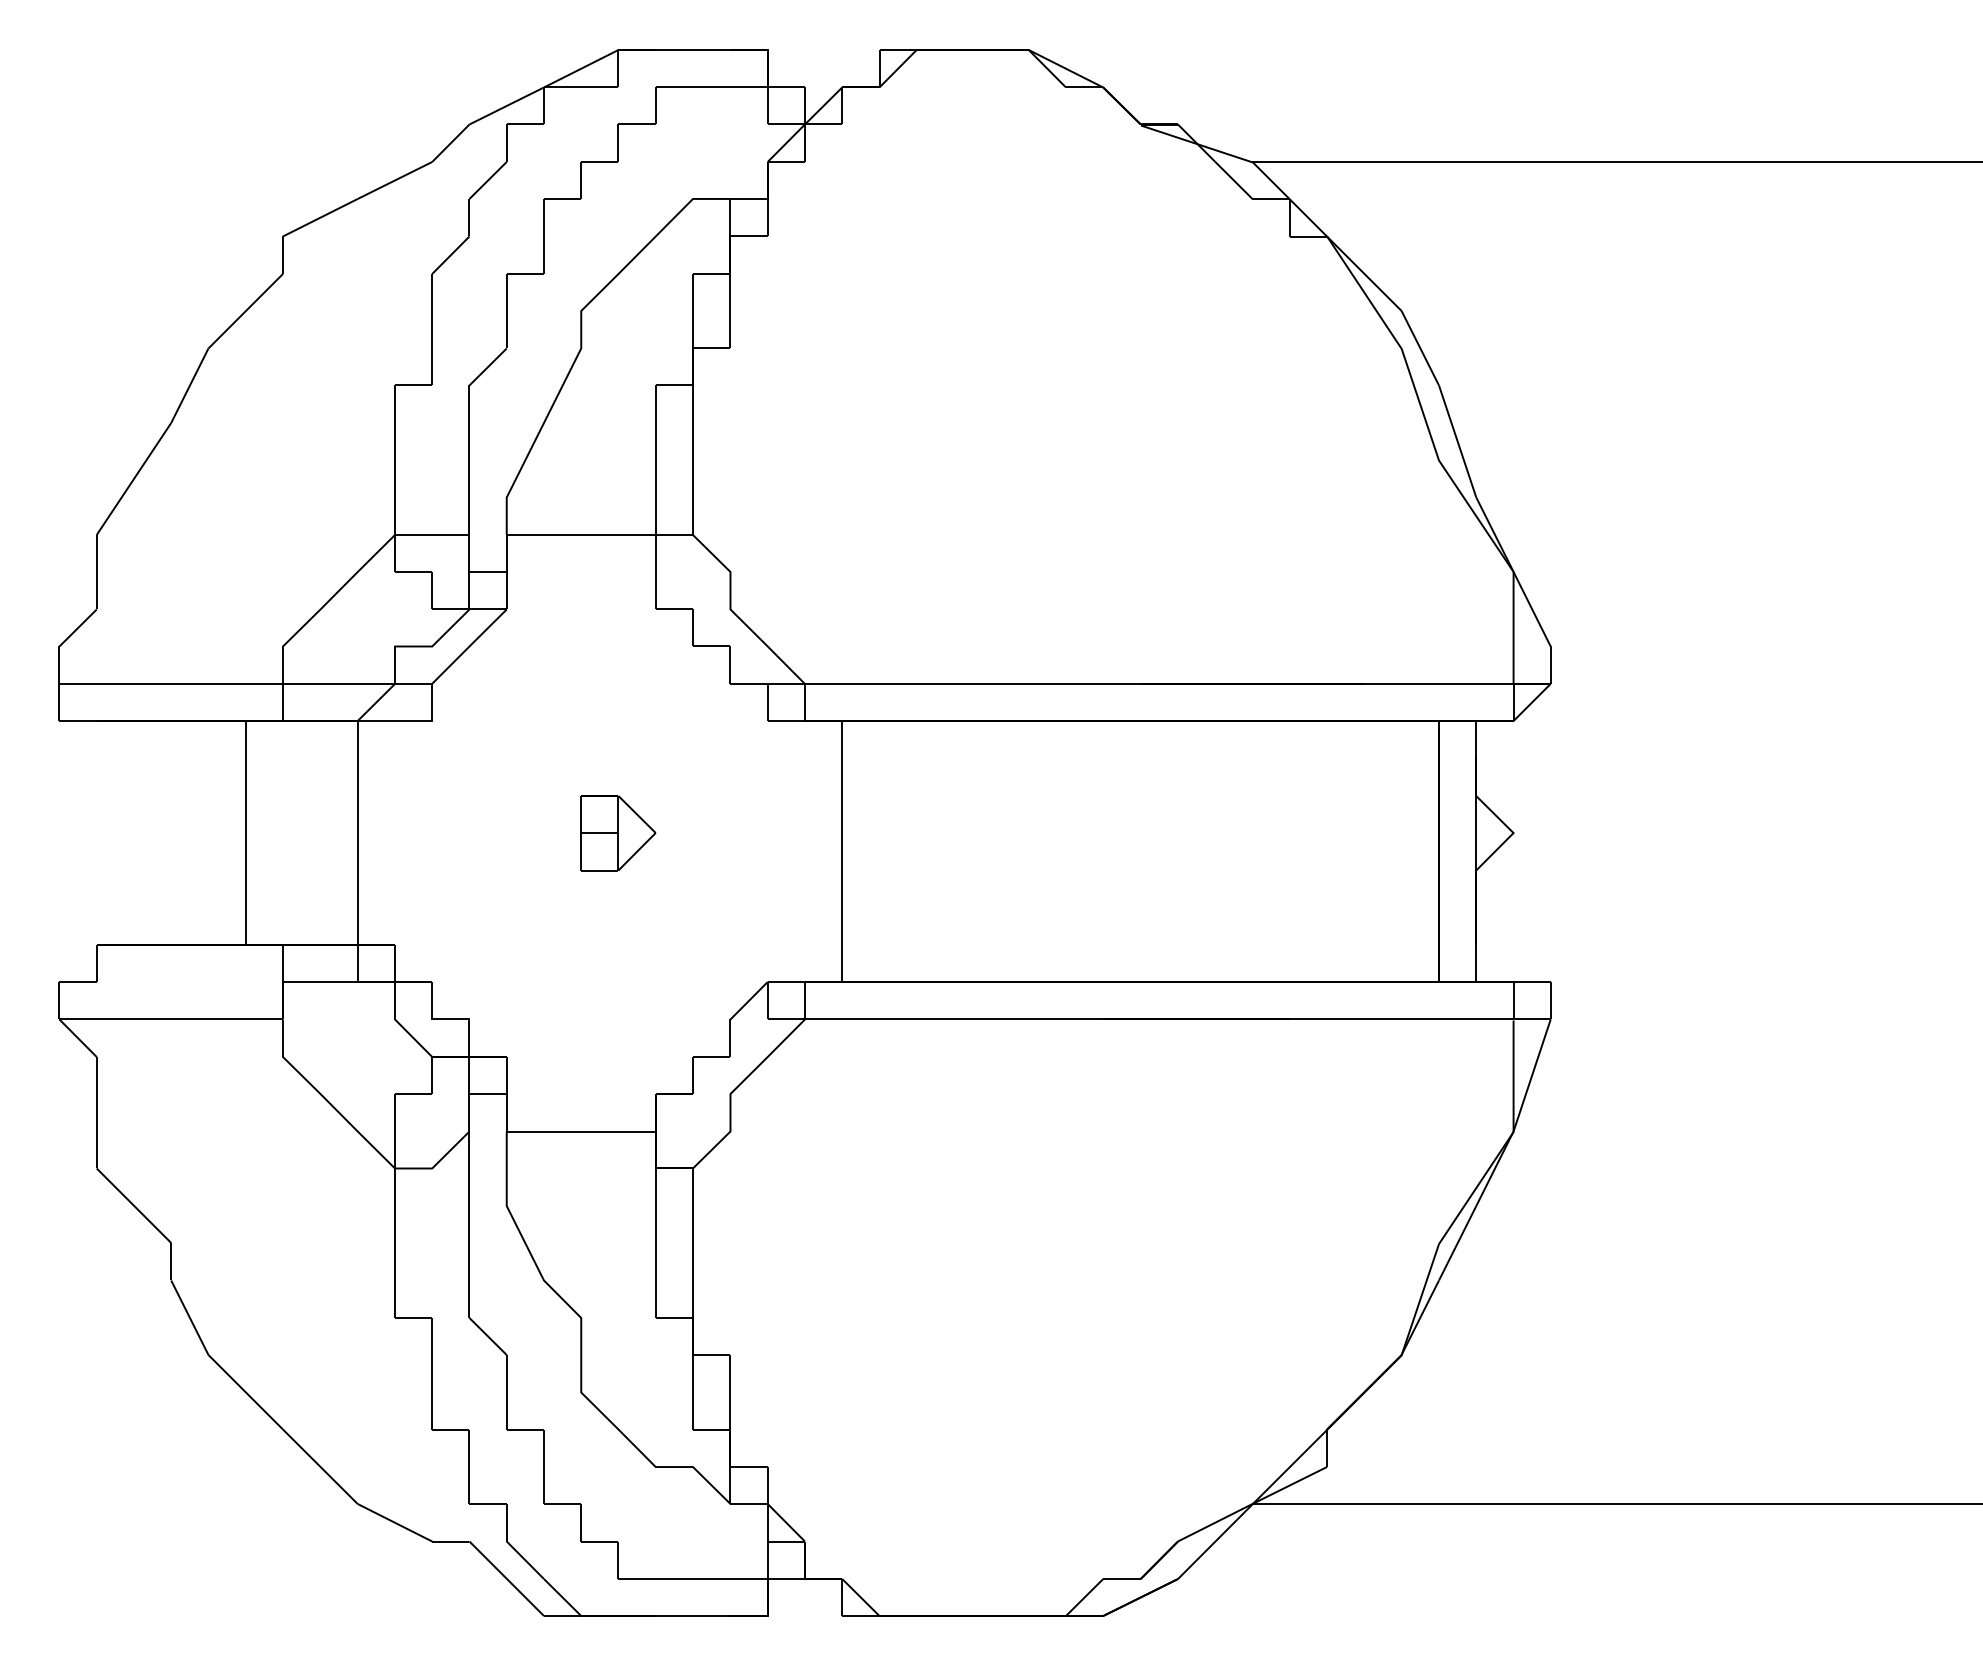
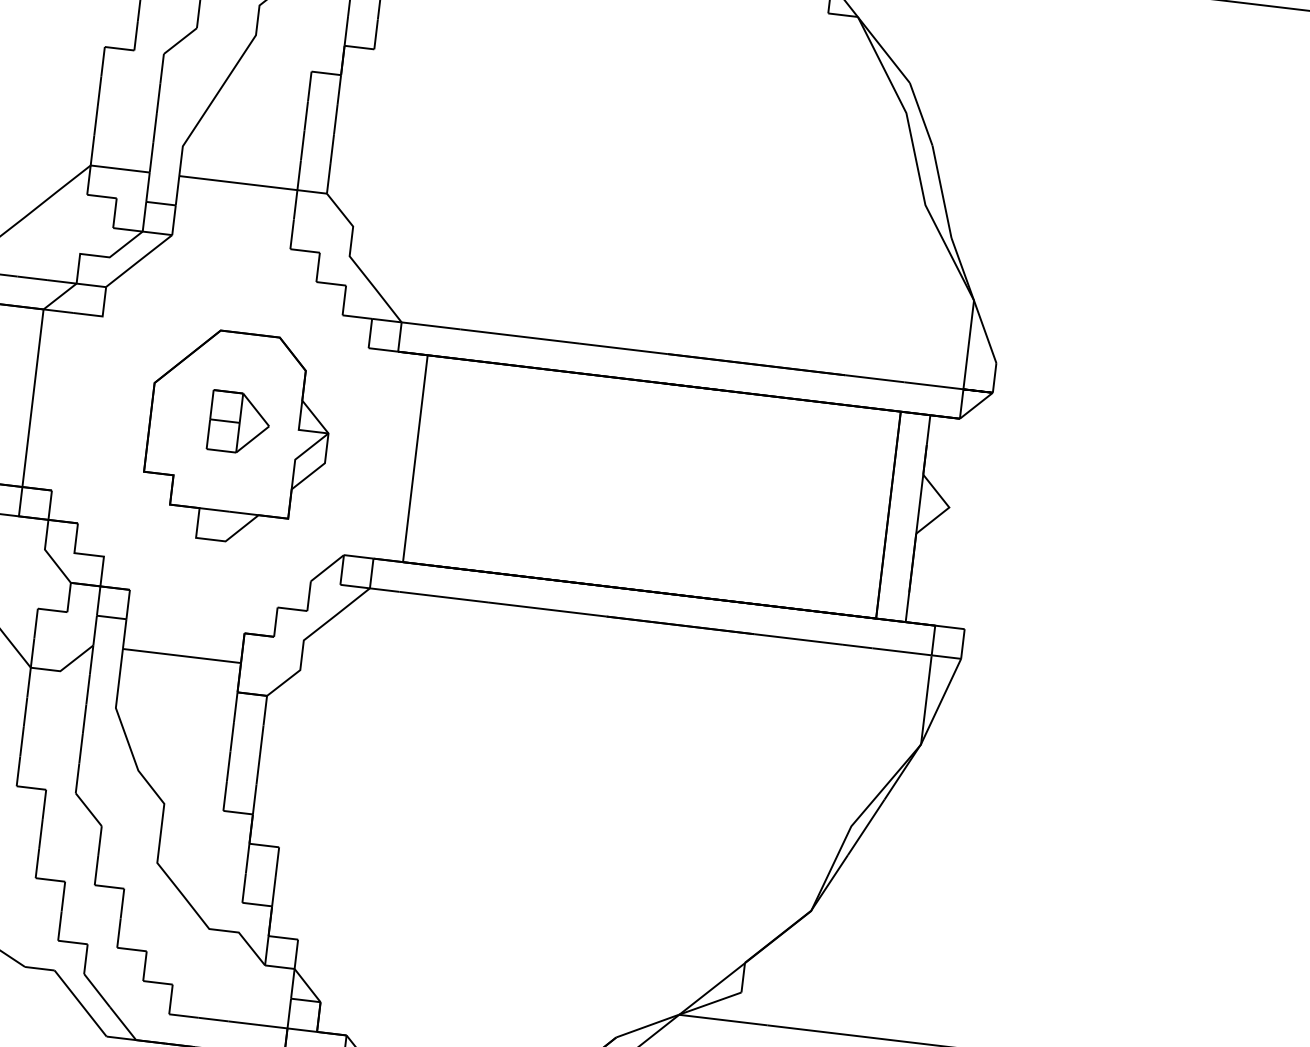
part: (618, 851) -> (237, 437), added

